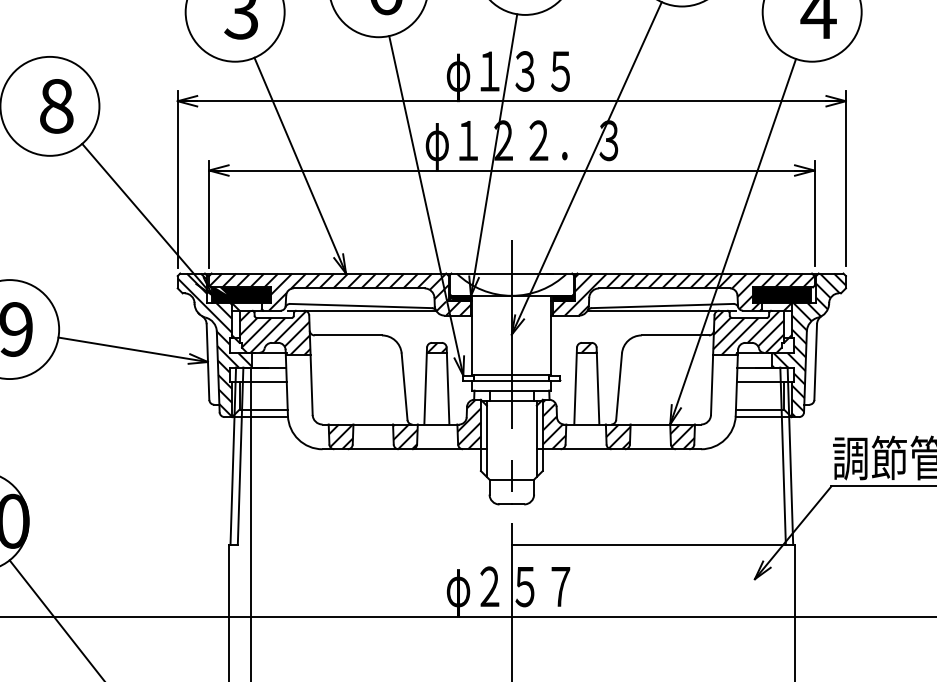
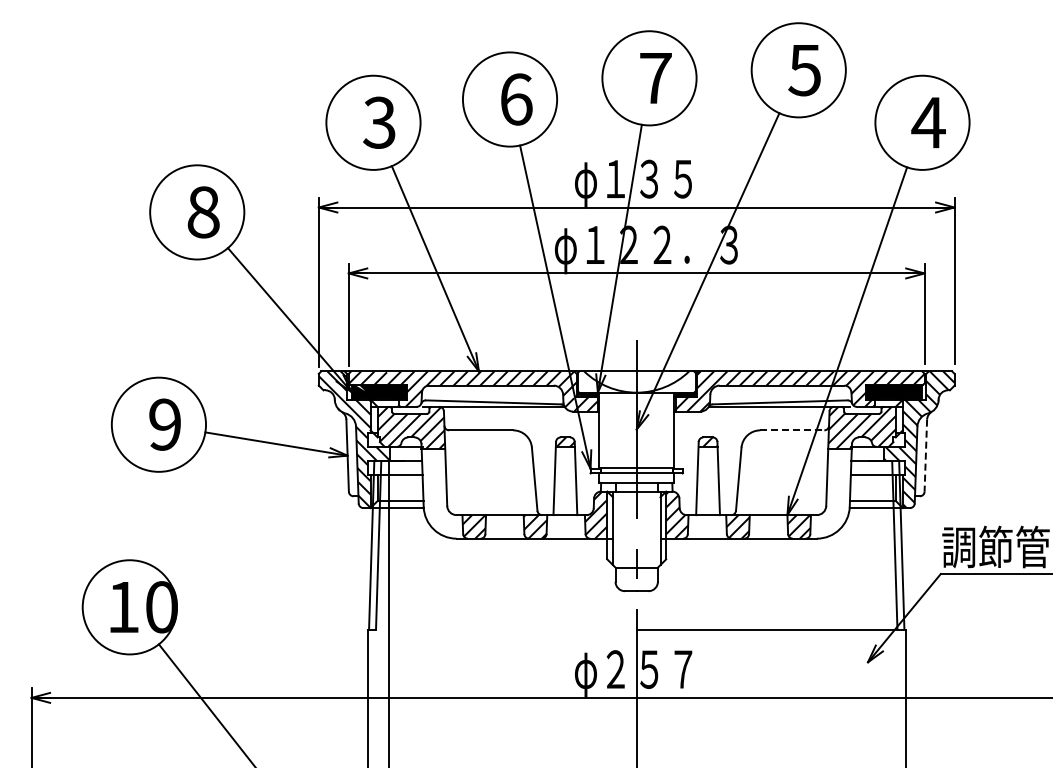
line: (675, 335) -> (792, 430), solid -> dashed
line: (815, 362) -> (925, 456), solid -> dashed

